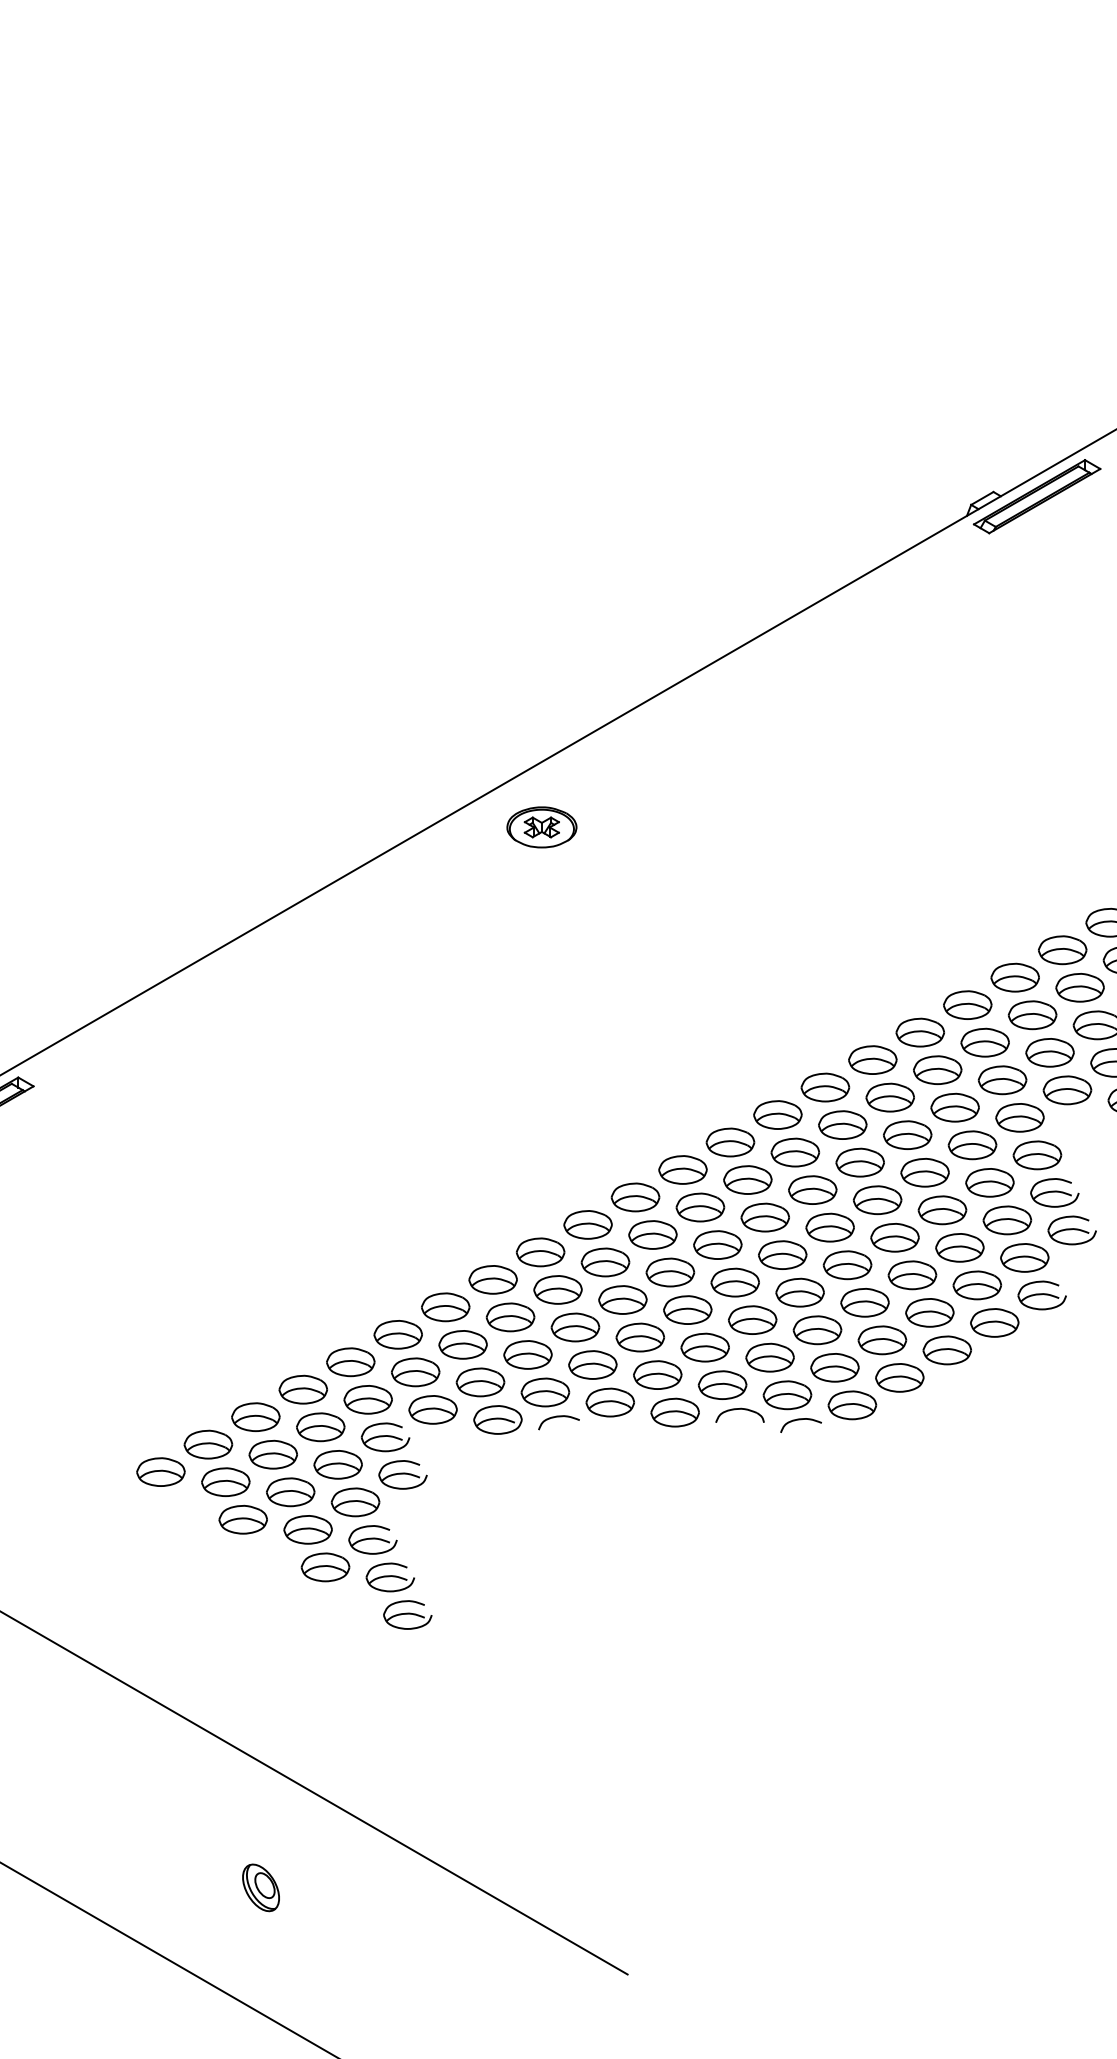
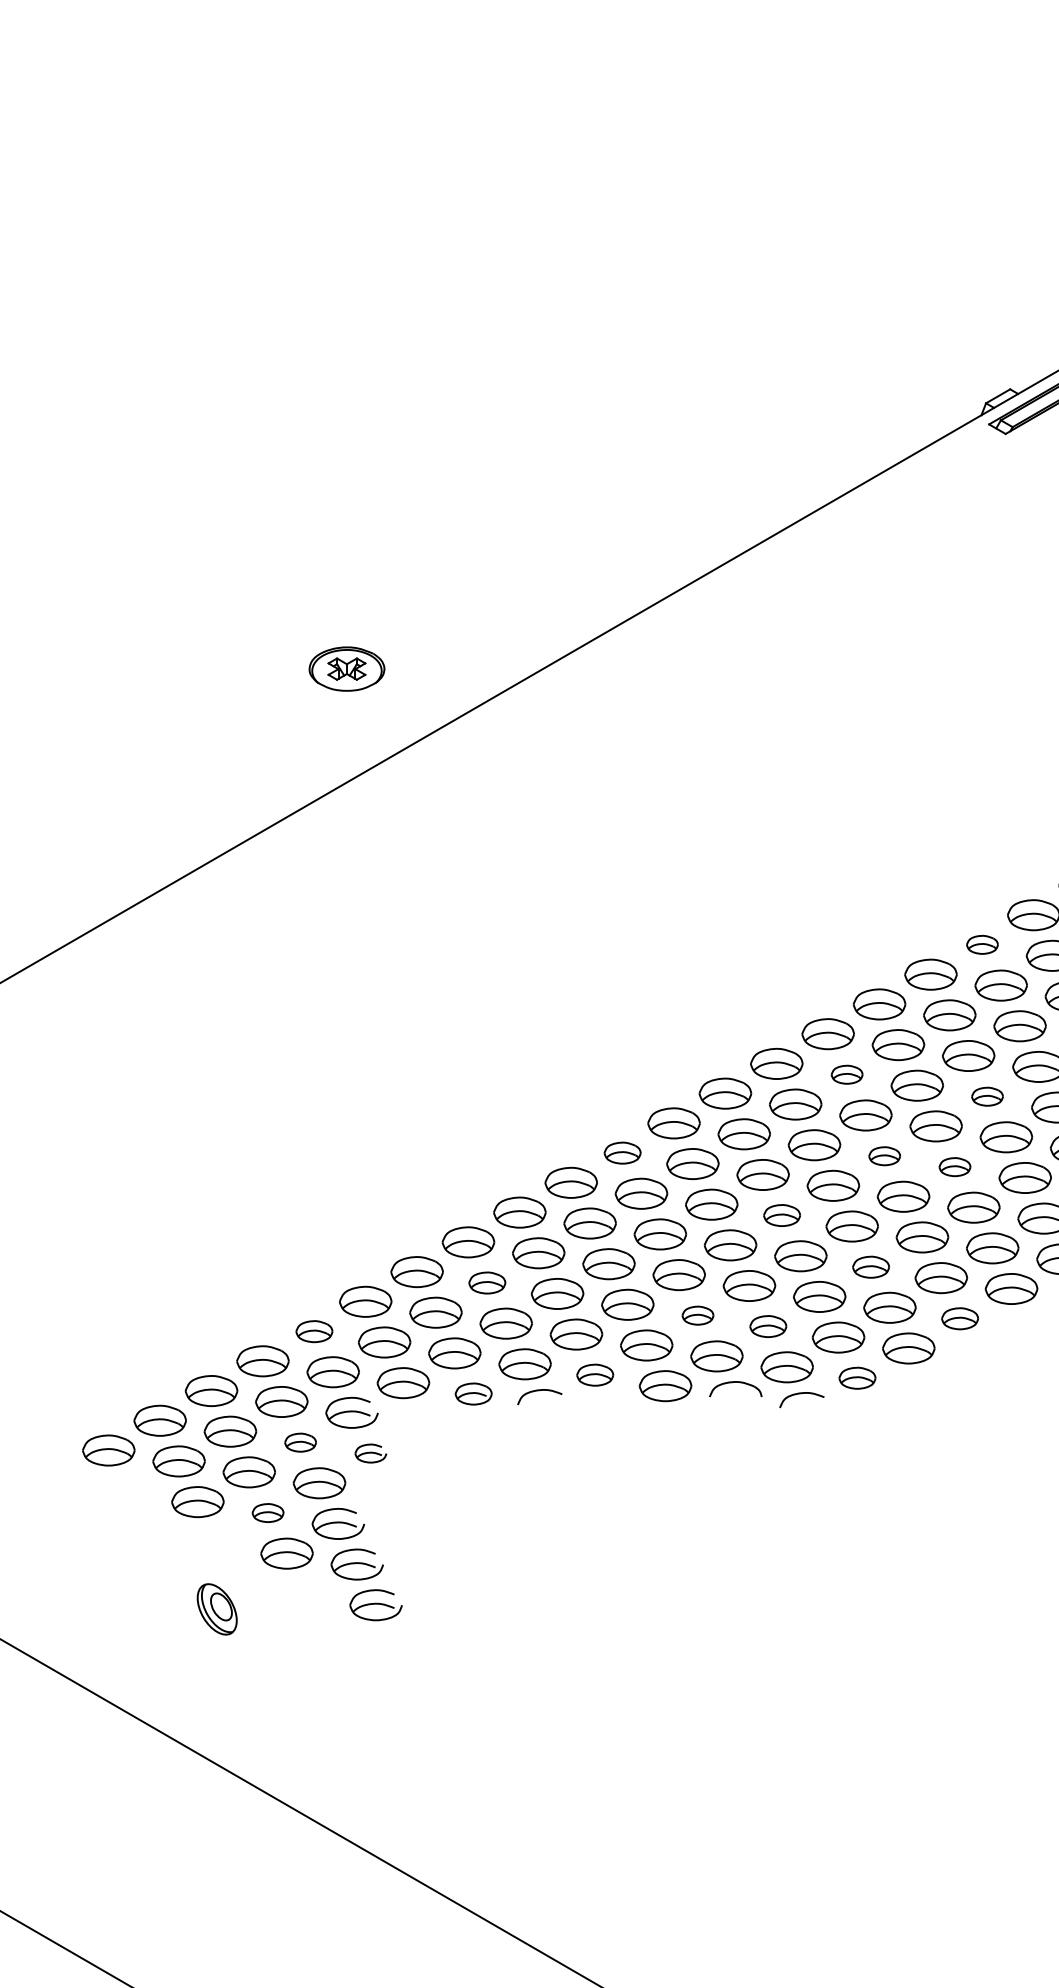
part: (541, 827) -> (346, 669), moved
part: (967, 1004) -> (982, 944), size x0.6
part: (842, 1124) -> (846, 1074), size x0.6
part: (972, 1145) -> (987, 1096), size x0.6
part: (635, 1197) -> (622, 1153), size x0.7
part: (877, 1200) -> (884, 1156), size x0.6
part: (942, 1210) -> (955, 1167), size x0.6
part: (782, 1254) -> (781, 1214), size x0.7
part: (864, 1302) -> (870, 1266), size x0.7
part: (510, 1317) -> (487, 1283), size x0.7
part: (704, 1347) -> (697, 1315), size x0.6
part: (946, 1350) -> (959, 1318), size x0.7
part: (769, 1357) -> (767, 1326), size x0.7
part: (350, 1362) -> (314, 1331), size x0.7
part: (609, 1402) -> (594, 1375), size x0.7
part: (852, 1405) -> (857, 1378), size x0.7
part: (497, 1419) -> (473, 1393), size x0.7
part: (337, 1464) -> (299, 1442), size x0.6
part: (402, 1474) -> (370, 1453), size x0.6
part: (307, 1529) -> (267, 1512), size x0.6
part: (260, 1887) -> (216, 1608), moved

